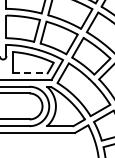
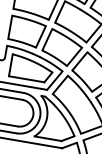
line: (30, 73) -> (26, 79), dashed -> solid

